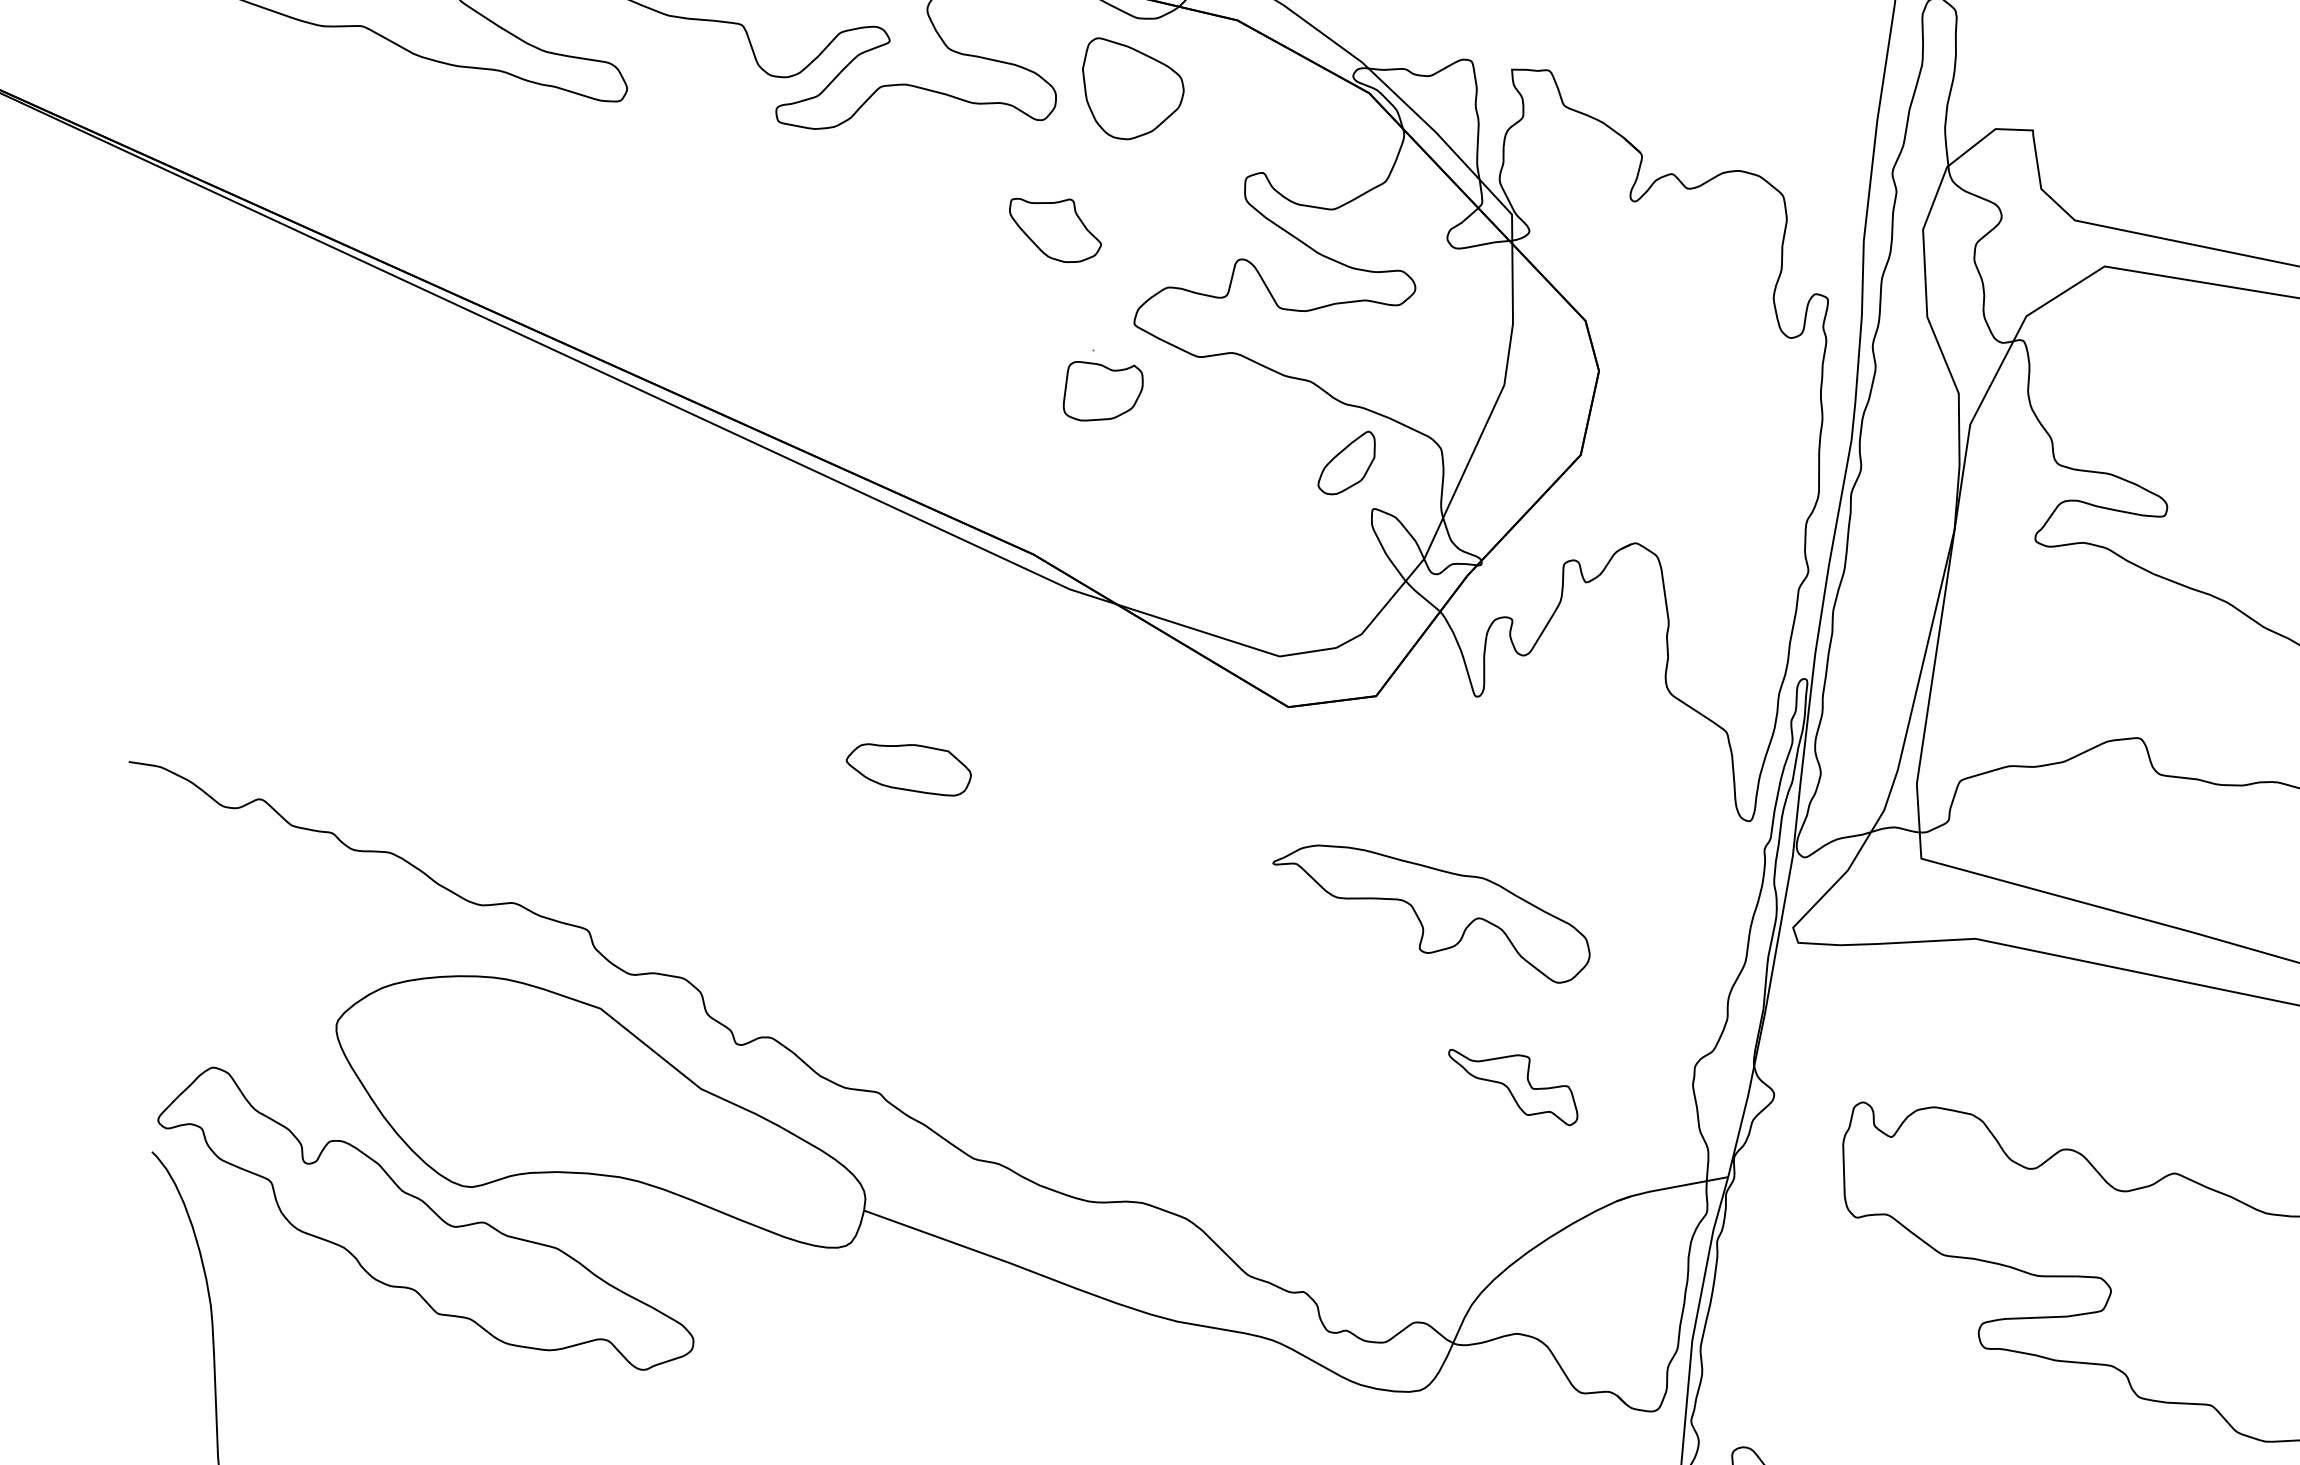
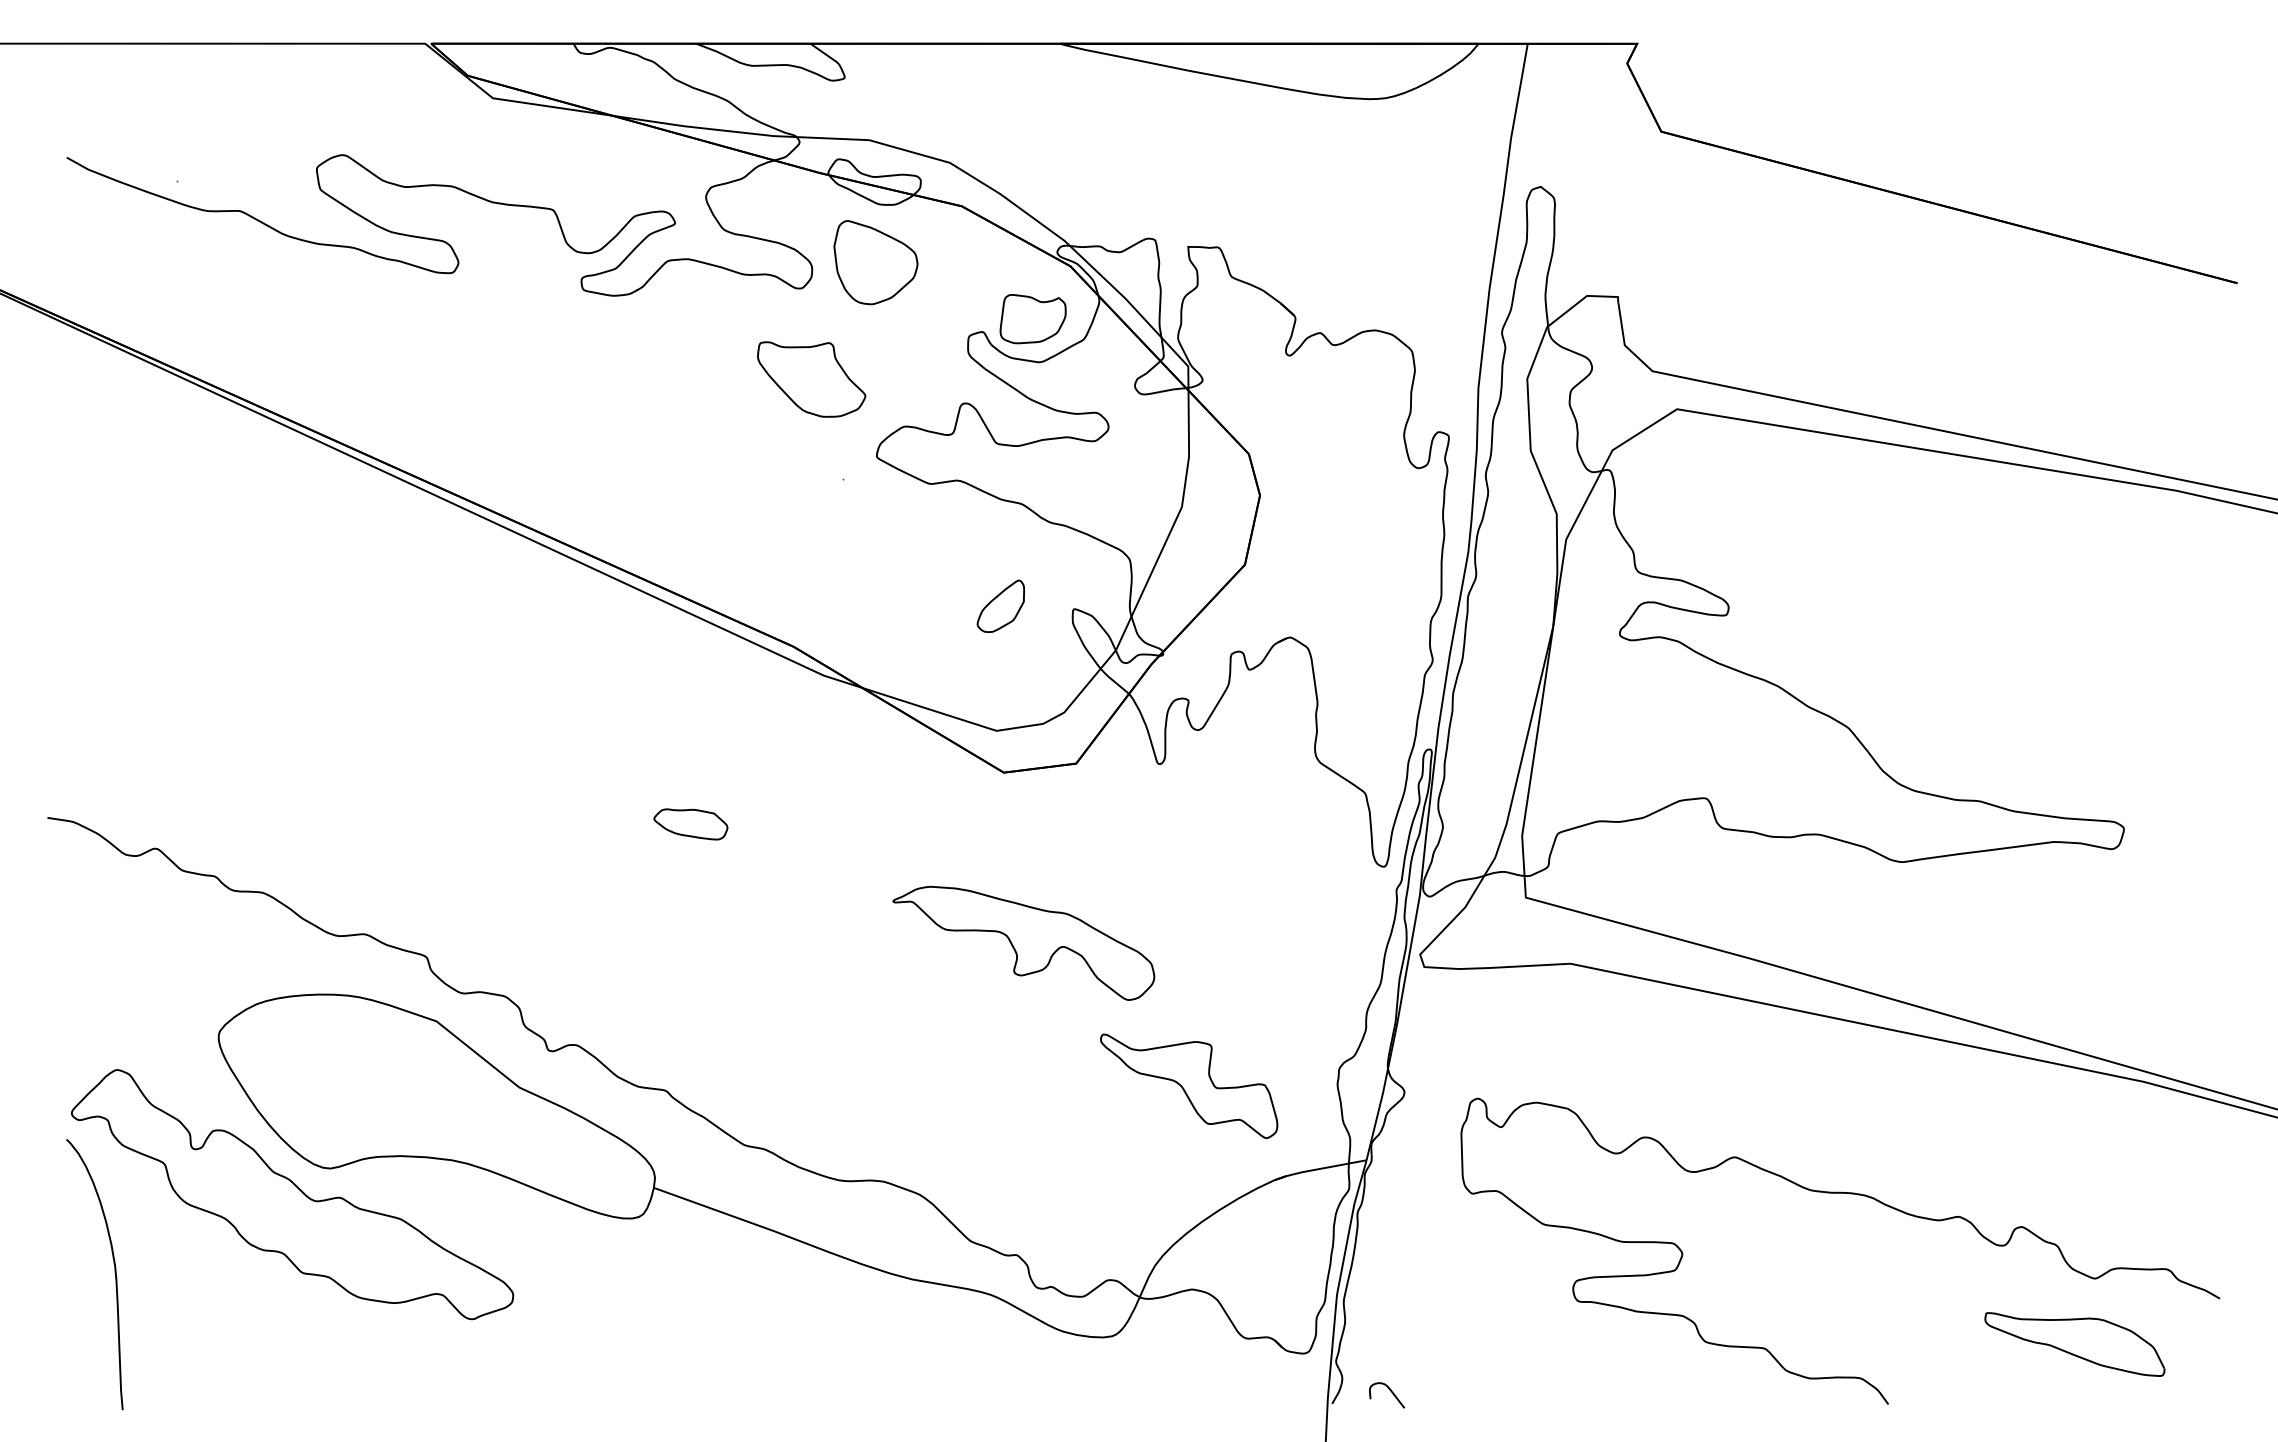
part: (1055, 230) -> (811, 379), size x1.43
part: (1102, 391) -> (1032, 319), moved
part: (1346, 462) -> (1000, 605), moved
part: (908, 769) -> (690, 824), size x0.71
part: (1431, 913) -> (1023, 942), moved
part: (1513, 1087) -> (1189, 1086), size x1.67

